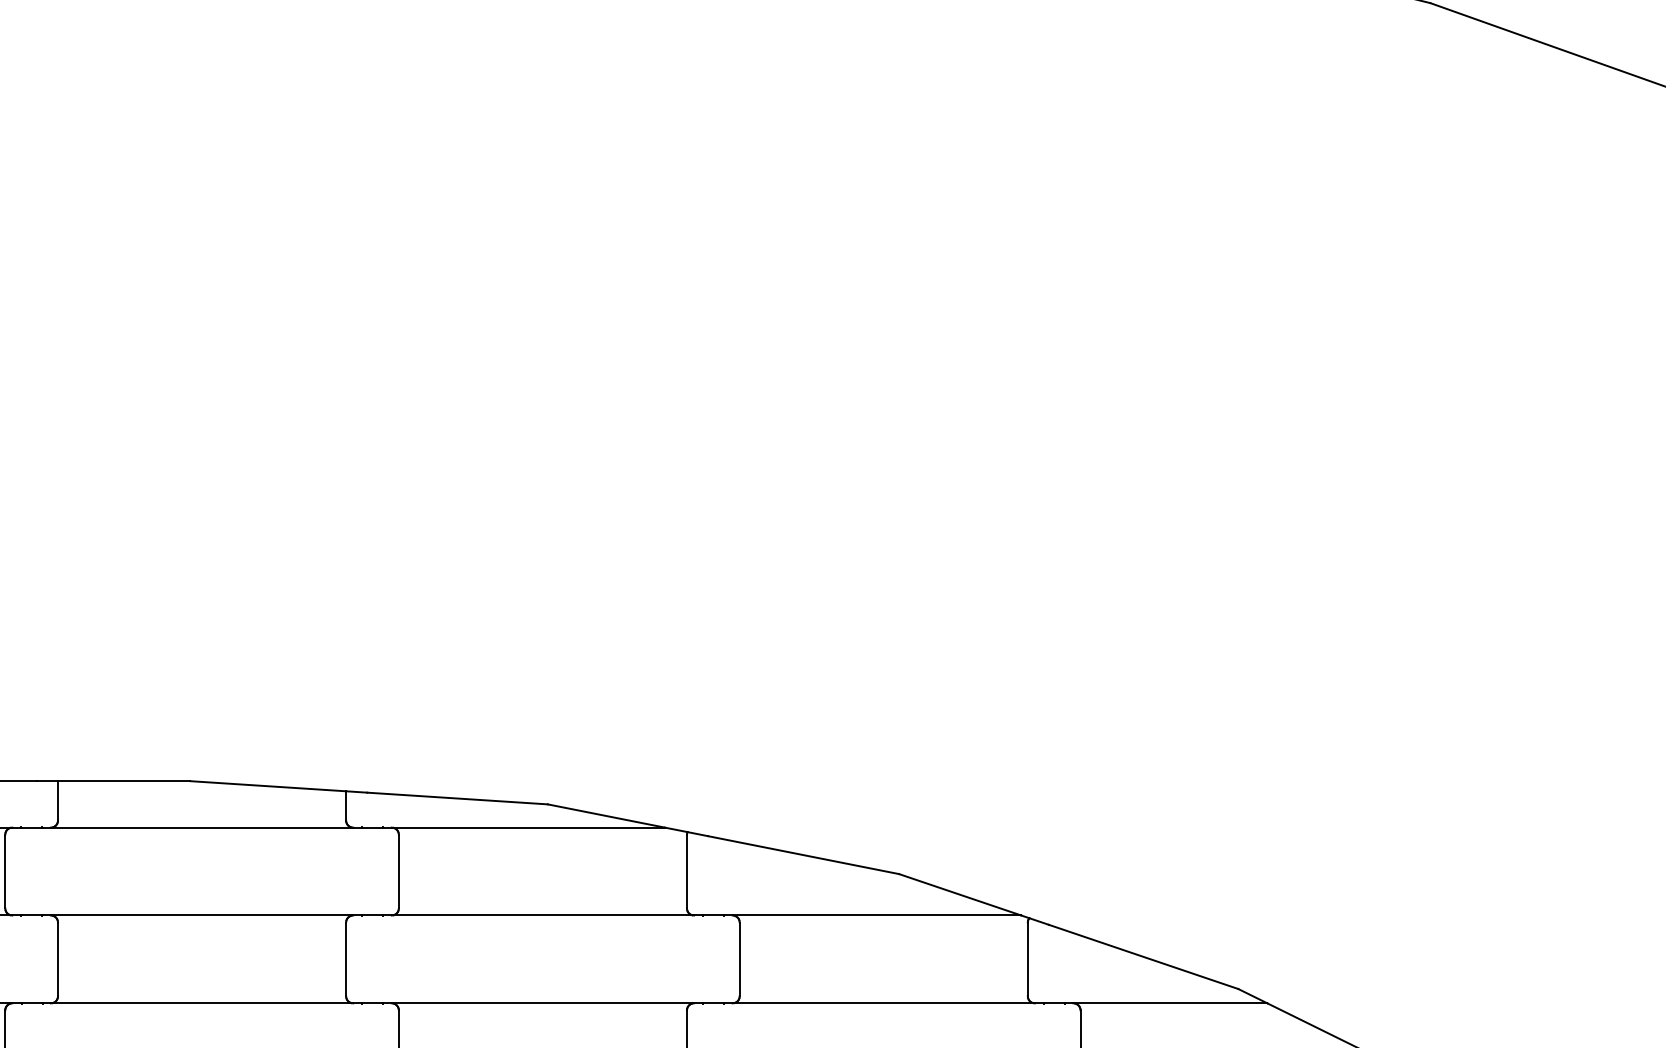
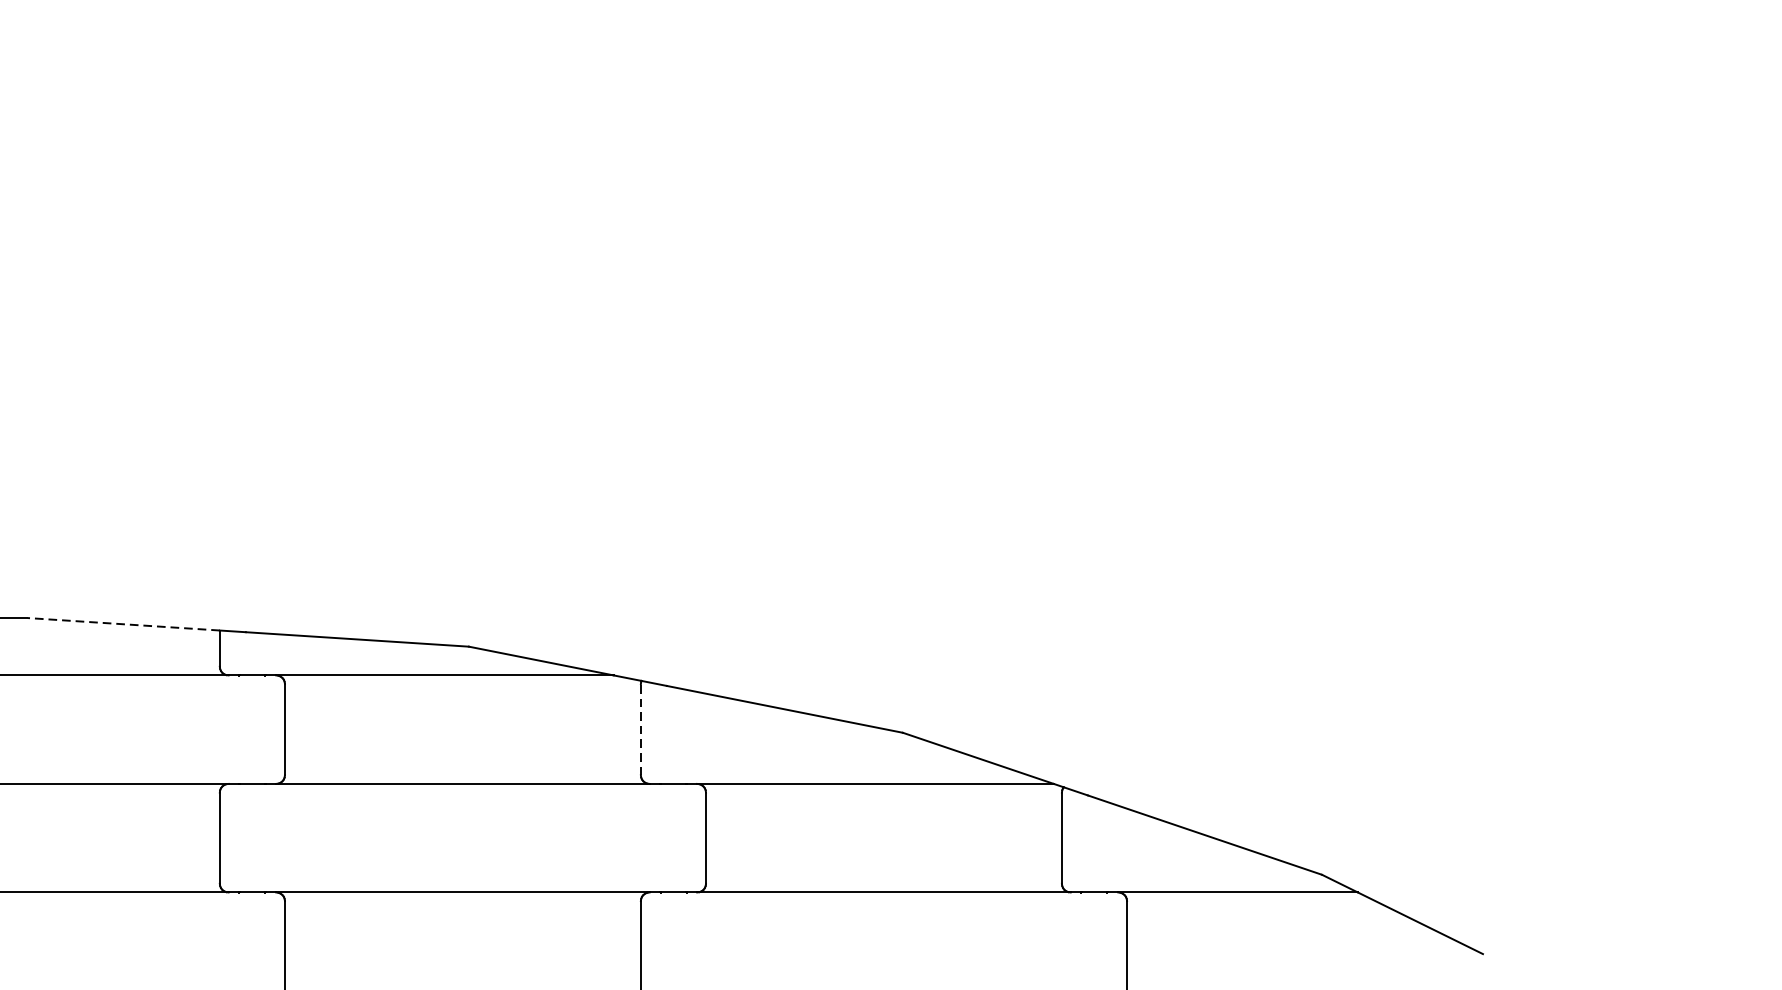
line: (267, 786) -> (122, 624), solid -> dashed
line: (686, 871) -> (640, 729), solid -> dashed

